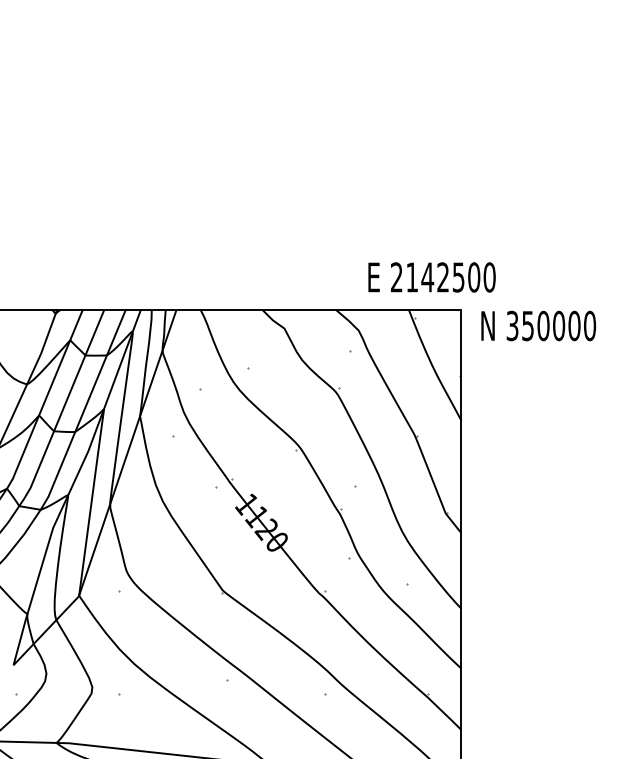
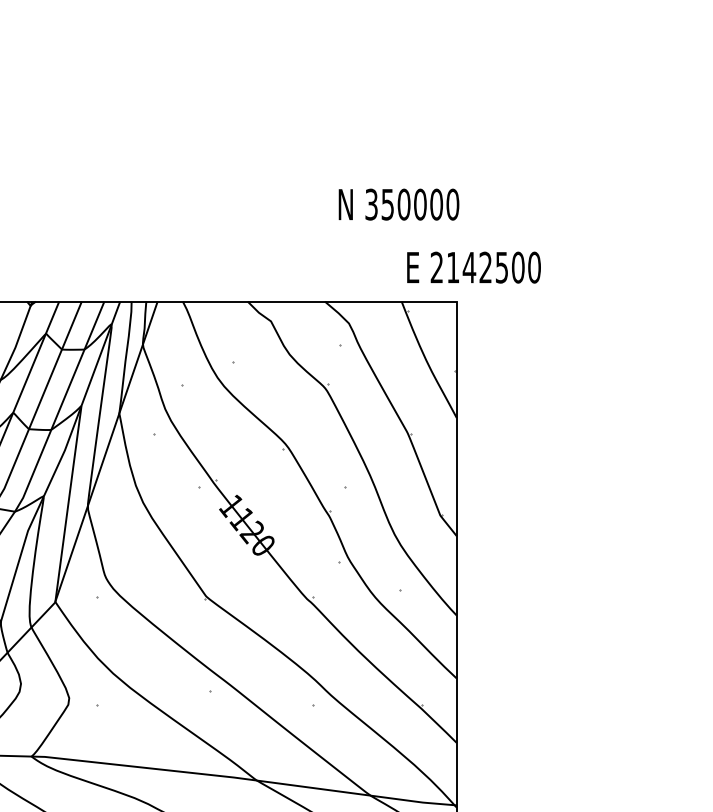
text: (431, 277) -> (473, 267), moved
text: (538, 325) -> (398, 204), moved

